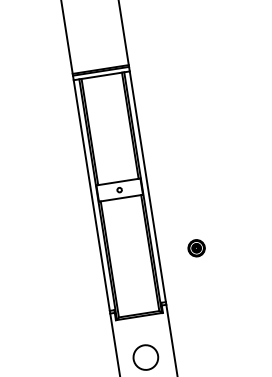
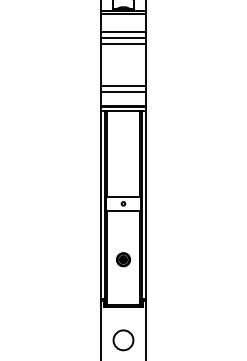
line: (97, 46) -> (123, 86), added
line: (98, 53) -> (123, 92), added
part: (196, 247) -> (123, 259), moved

